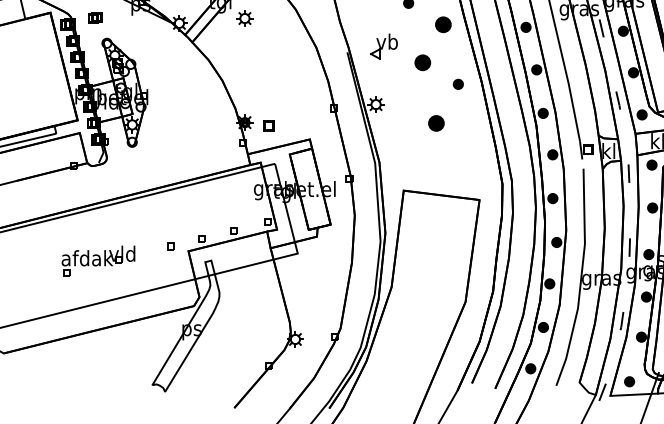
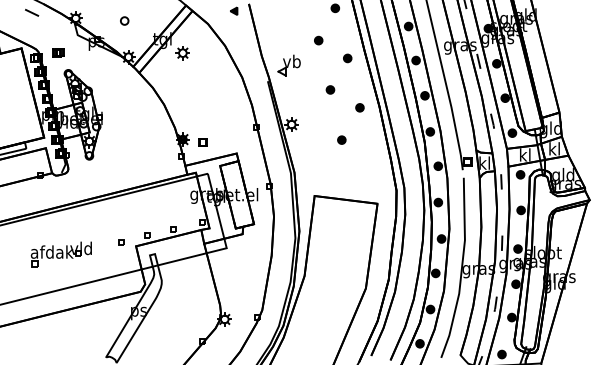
part: (443, 24) -> (347, 58), size x0.62
part: (383, 46) -> (288, 65), moved
part: (422, 62) -> (330, 89), size x0.62
part: (436, 122) -> (341, 139), size x0.62

